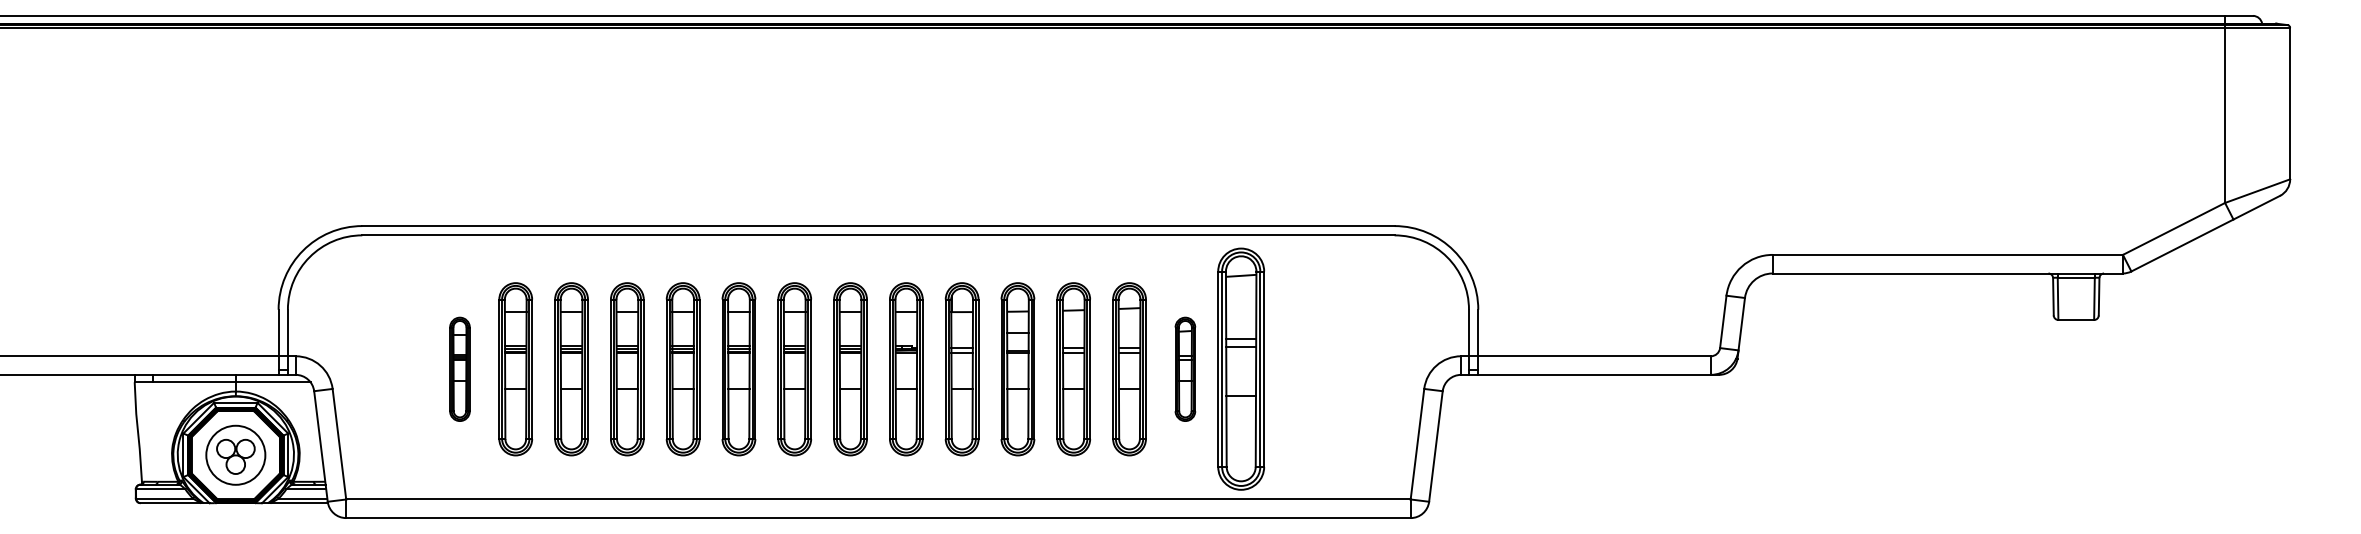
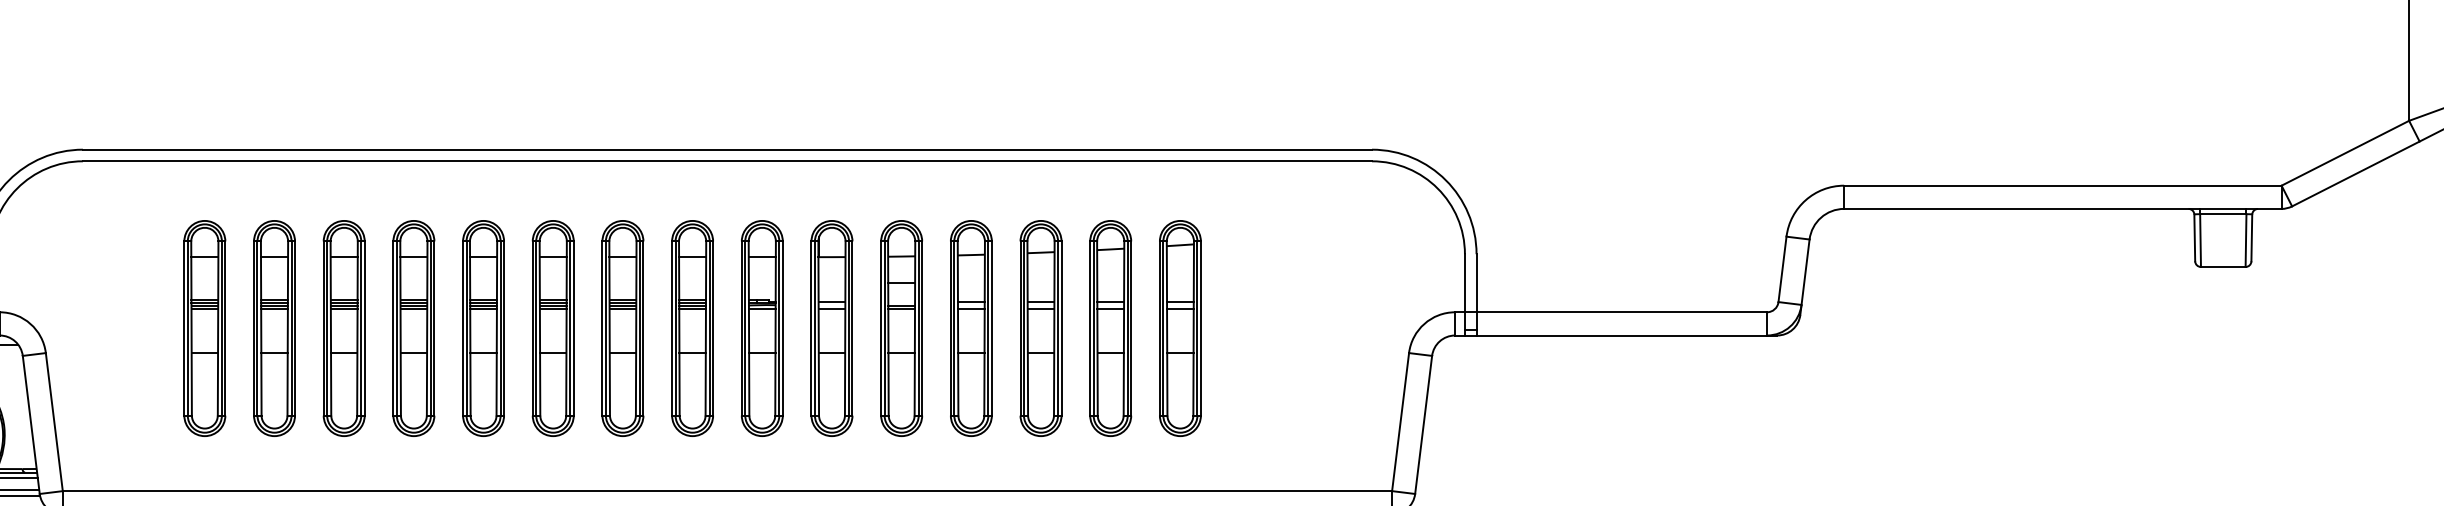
part: (459, 369) -> (204, 328), size x1.67
part: (1185, 369) -> (1110, 328), size x1.67
part: (1240, 369) -> (1179, 328), size x0.71

